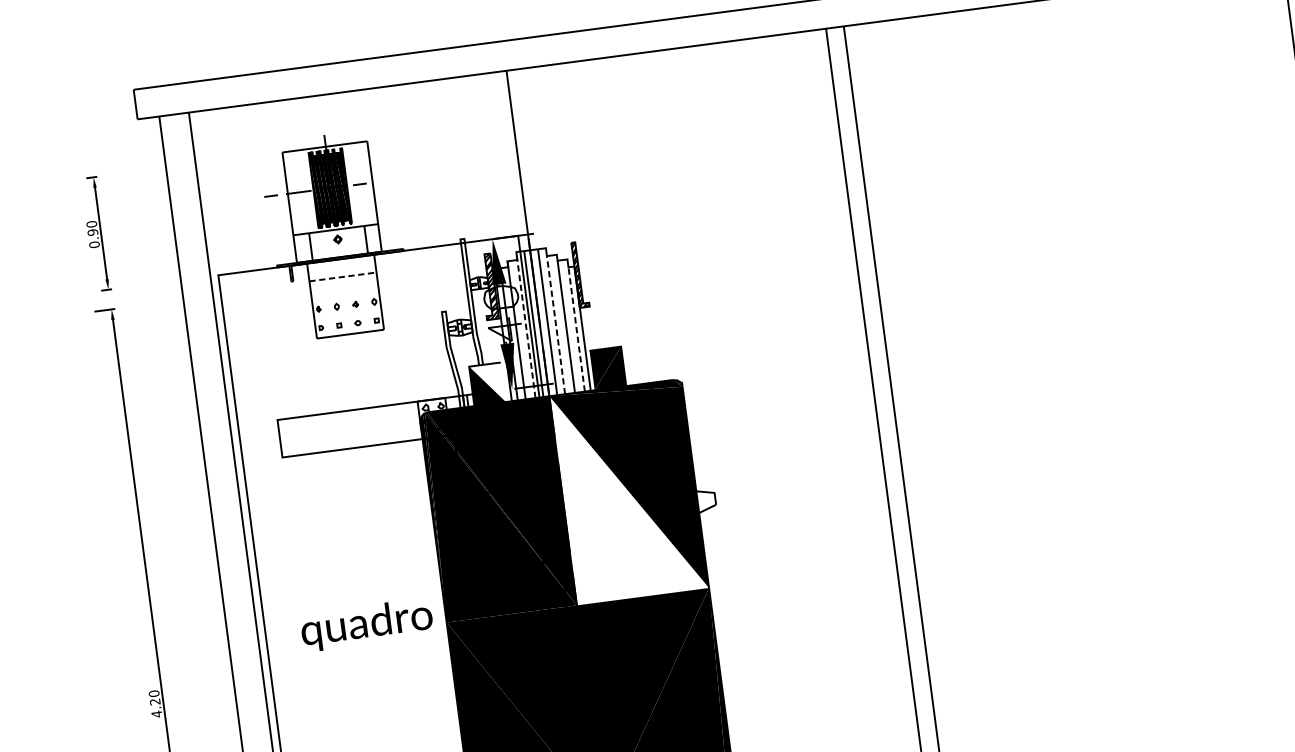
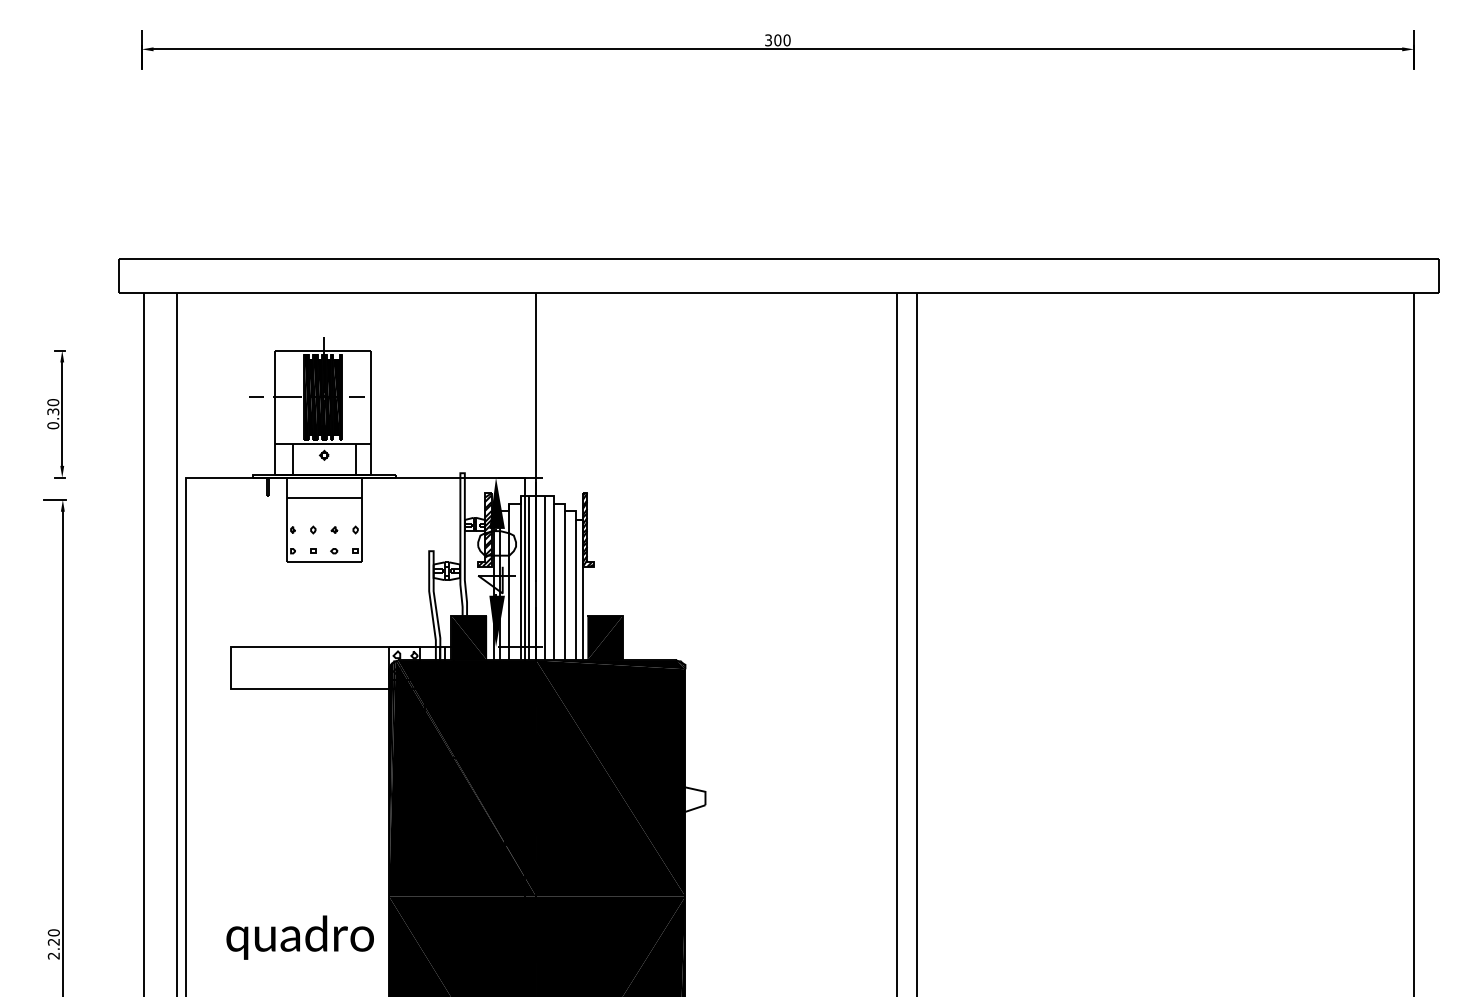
text: (93, 232) -> (53, 411), 0.90 -> 0.30
line: (342, 276) -> (324, 497), dashed -> solid
line: (525, 324) -> (520, 577), dashed -> solid
line: (555, 325) -> (553, 582), dashed -> solid
line: (576, 328) -> (576, 589), dashed -> solid
fill: (487, 383) -> (469, 637), added
fill: (628, 492) -> (610, 778), added
text: (366, 624) -> (299, 937), moved
text: (156, 713) -> (53, 955), 4.20 -> 2.20

